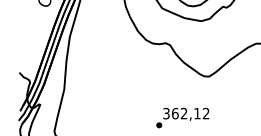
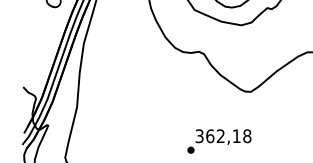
text: (205, 113) -> (246, 136), 362,12 -> 362,18

